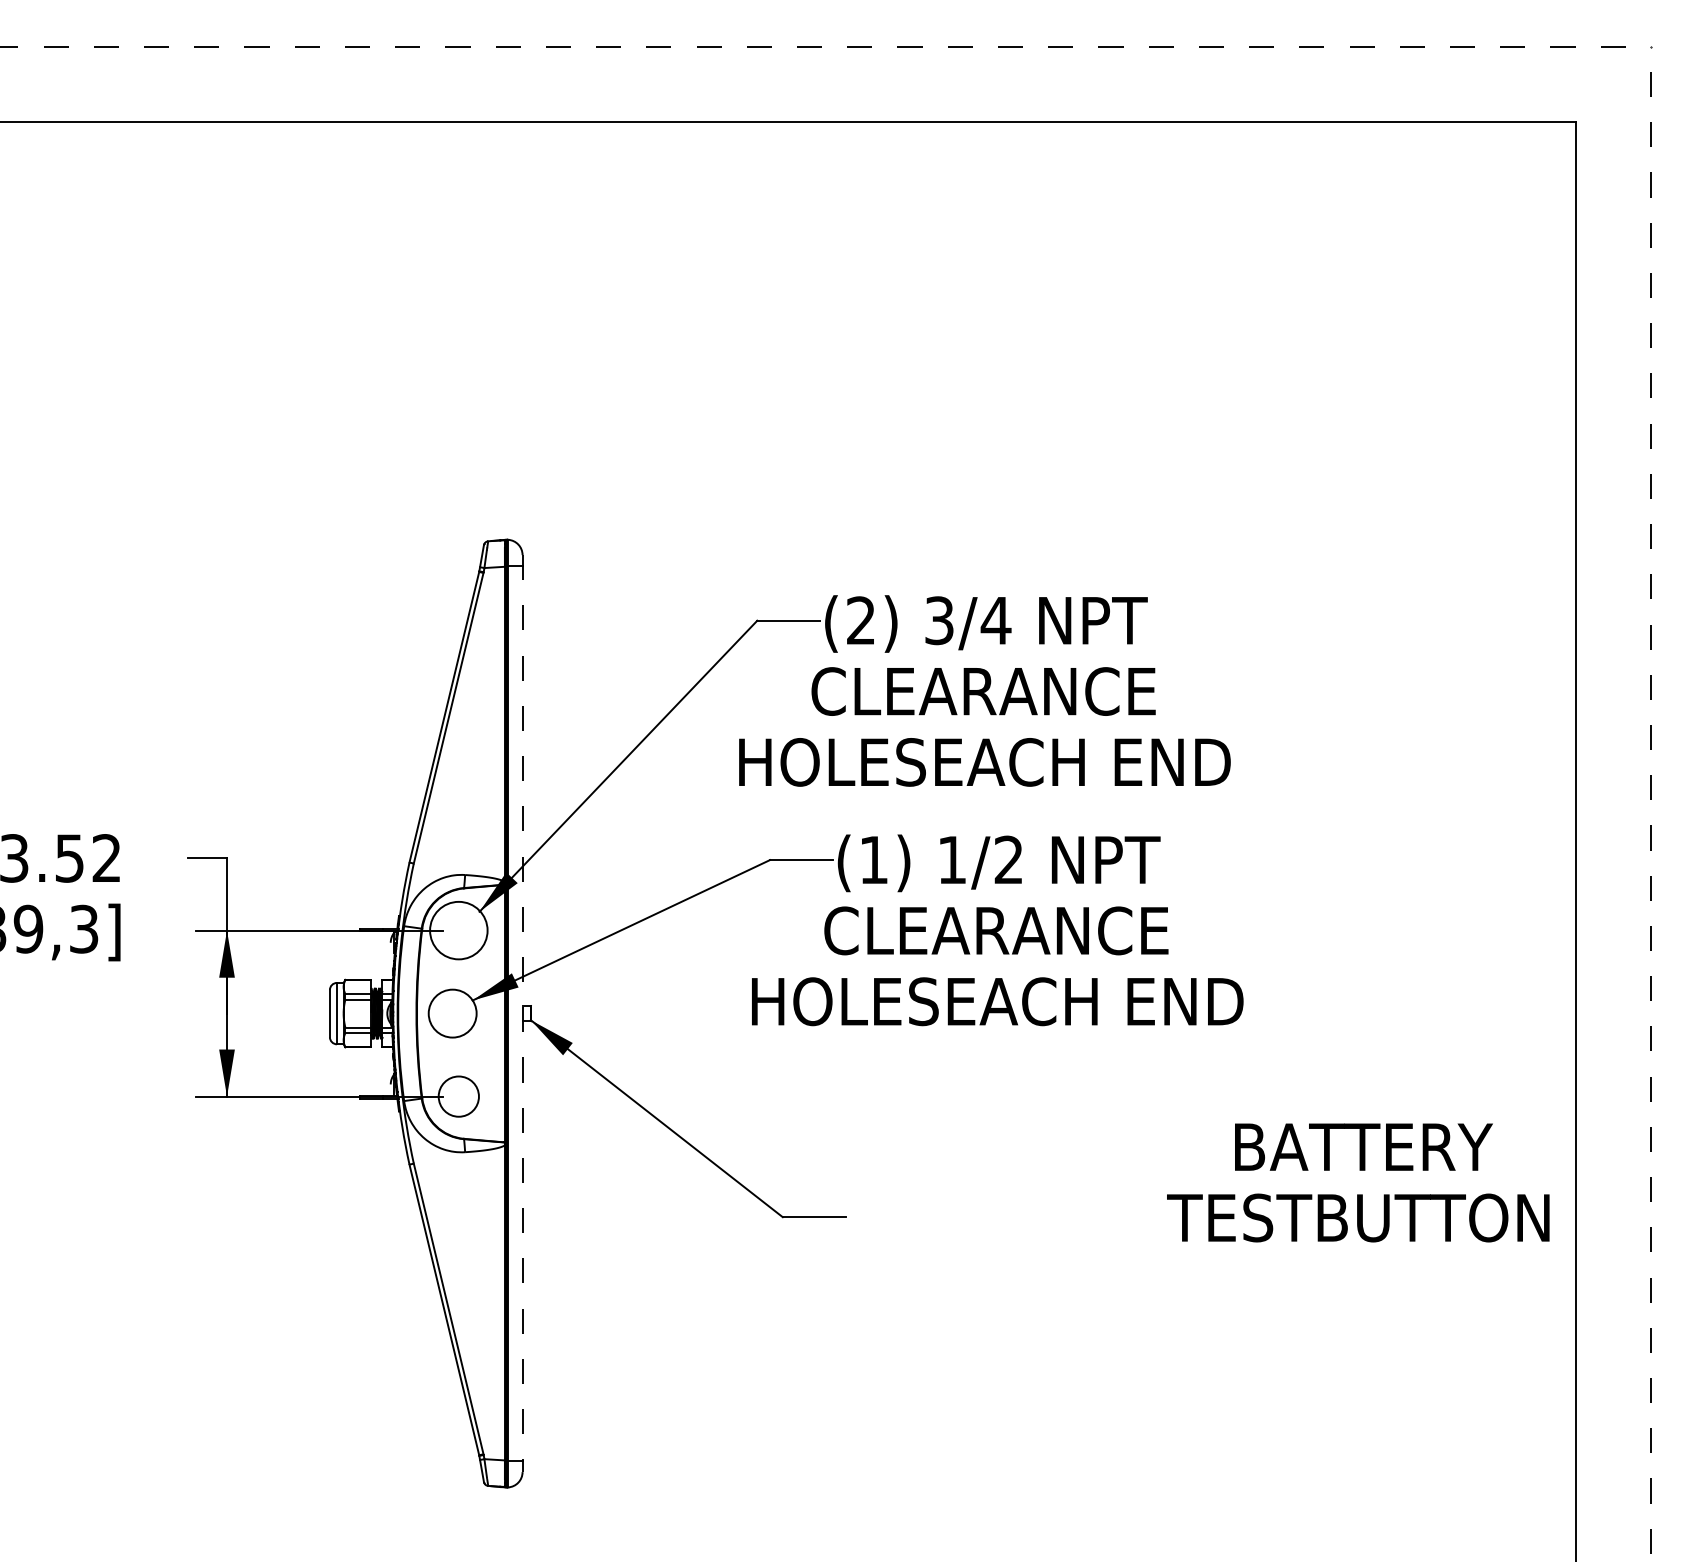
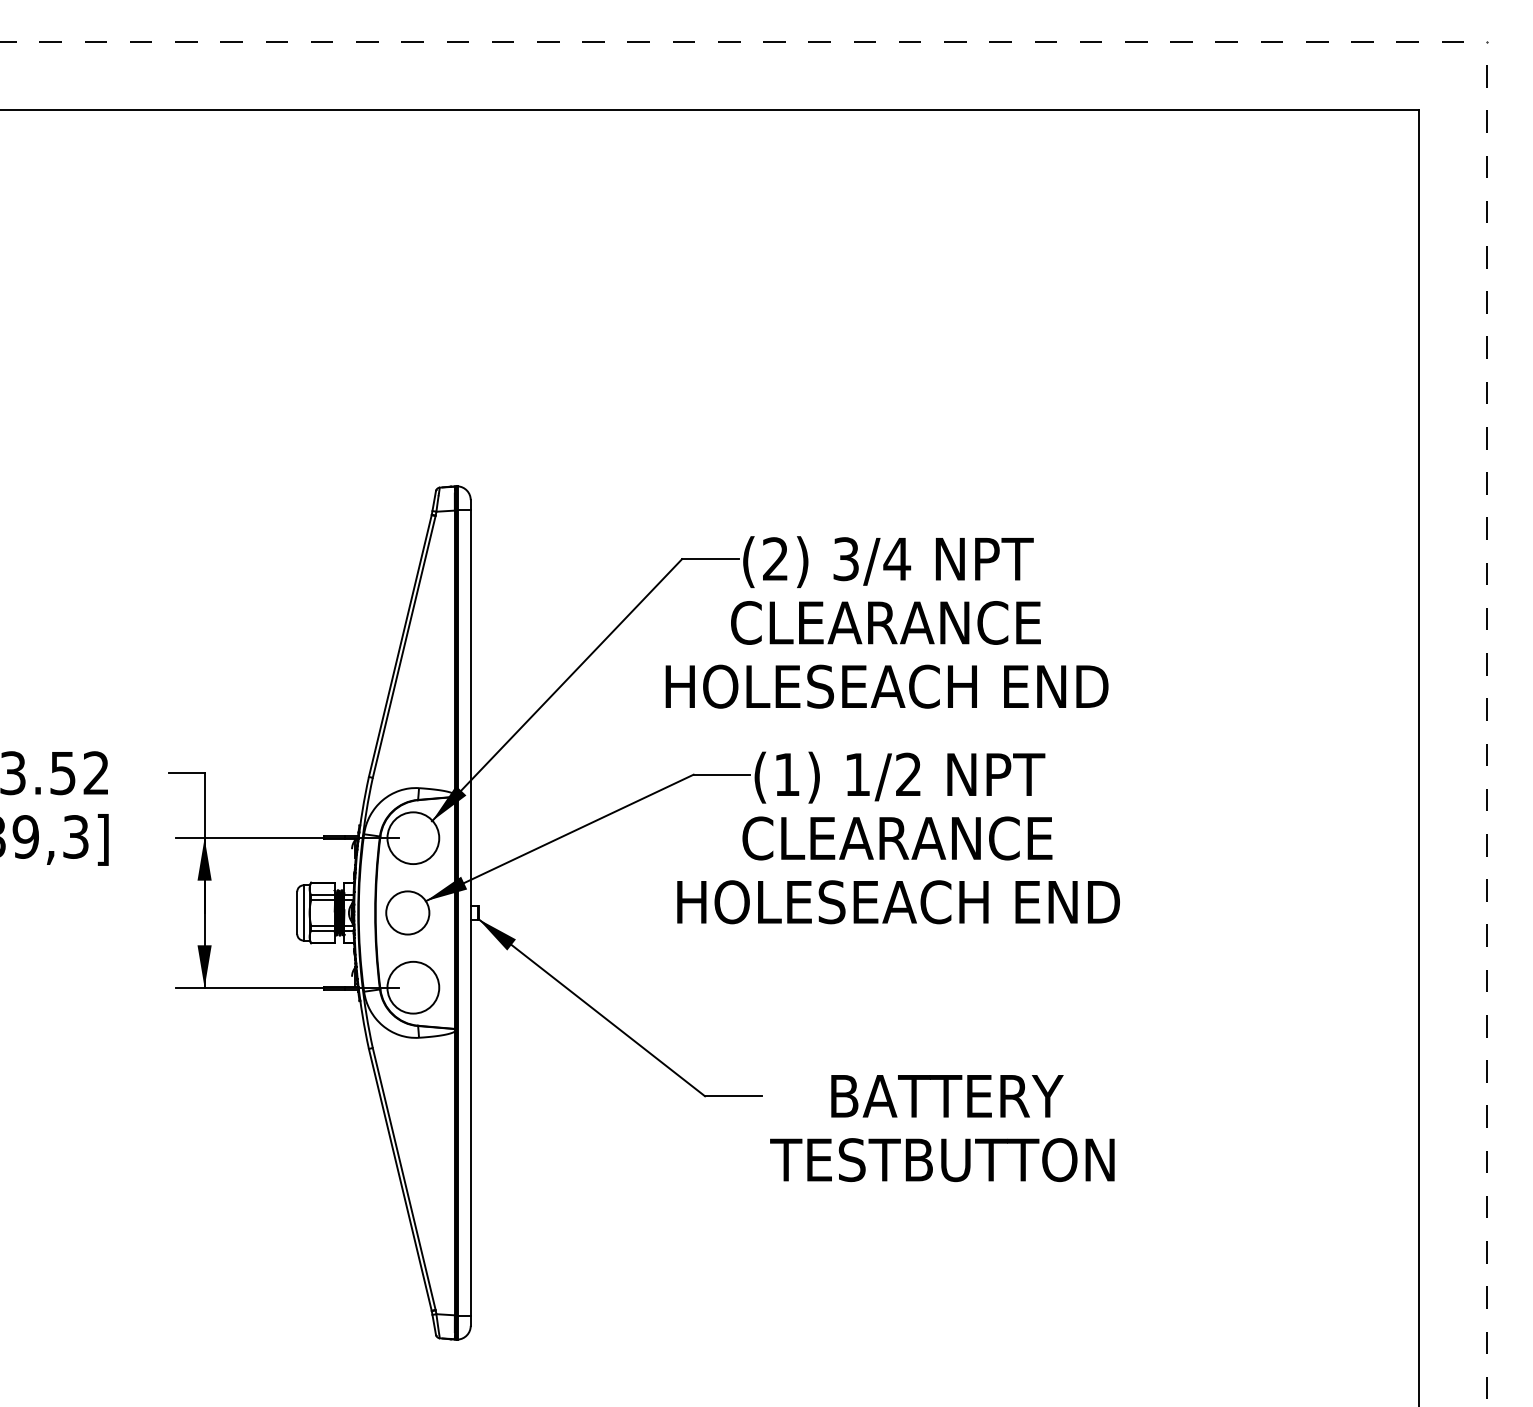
line: (522, 1014) -> (470, 913), dashed -> solid
circle: (458, 1096) -> (413, 987), size x1.43
text: (1358, 1182) -> (942, 1128), moved

